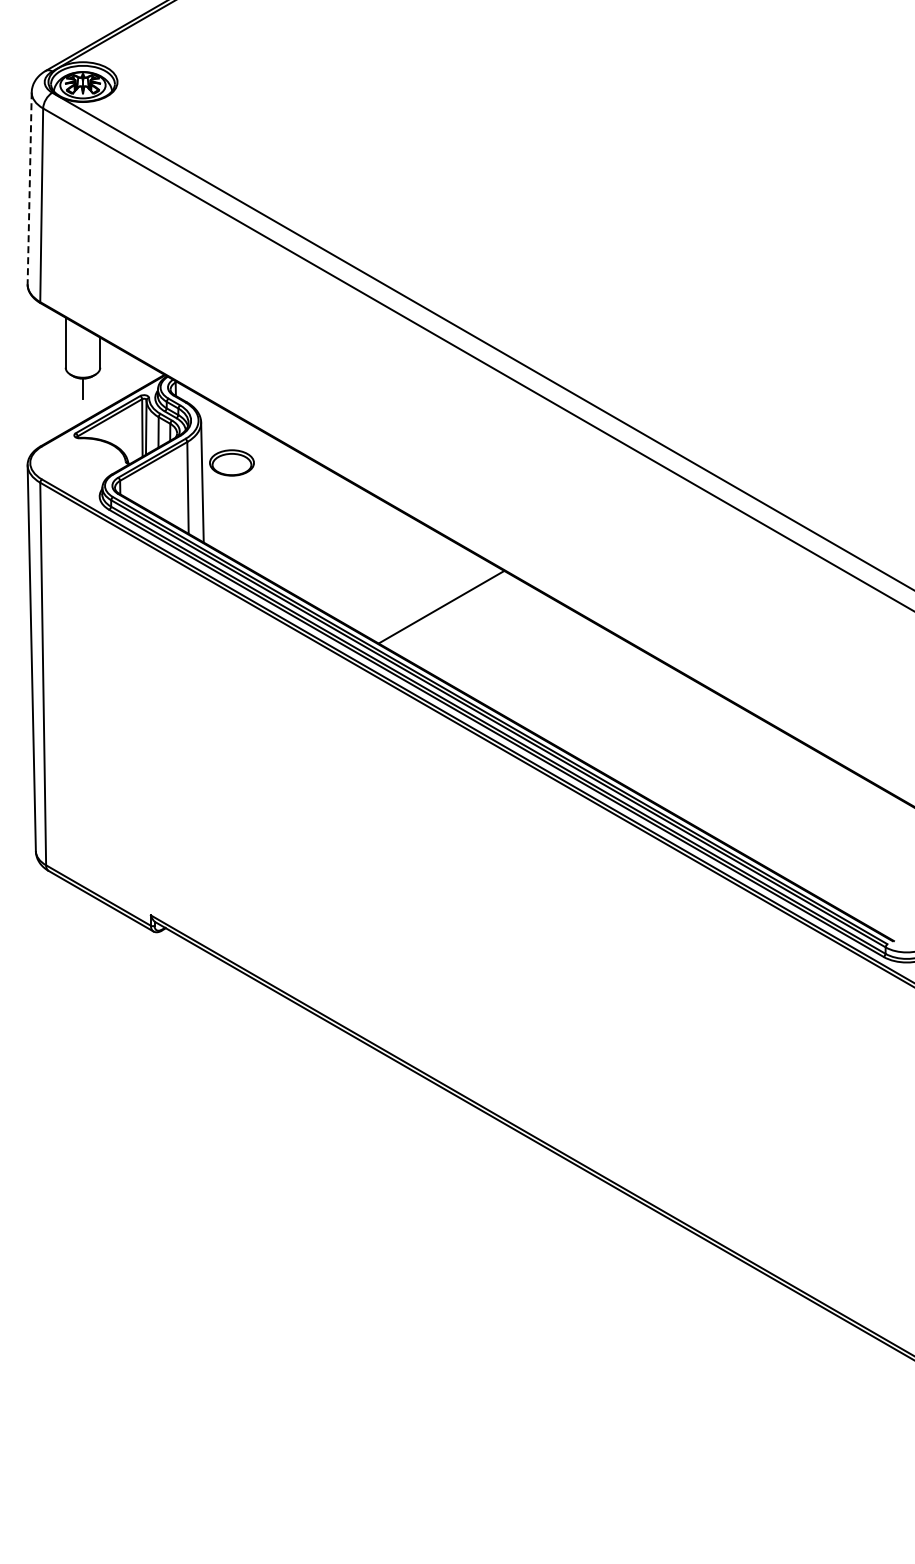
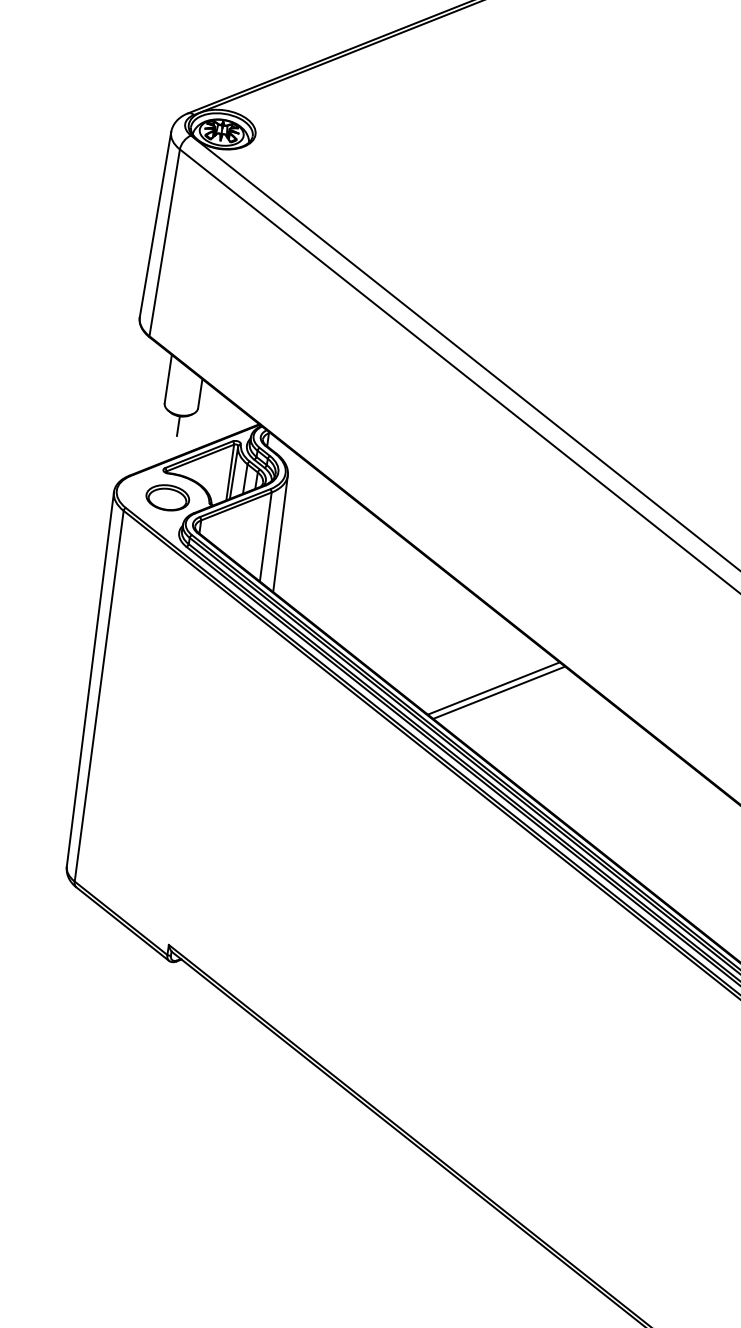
line: (29, 188) -> (155, 224), dashed -> solid
part: (231, 462) -> (167, 497), moved
line: (447, 610) -> (499, 692), added

